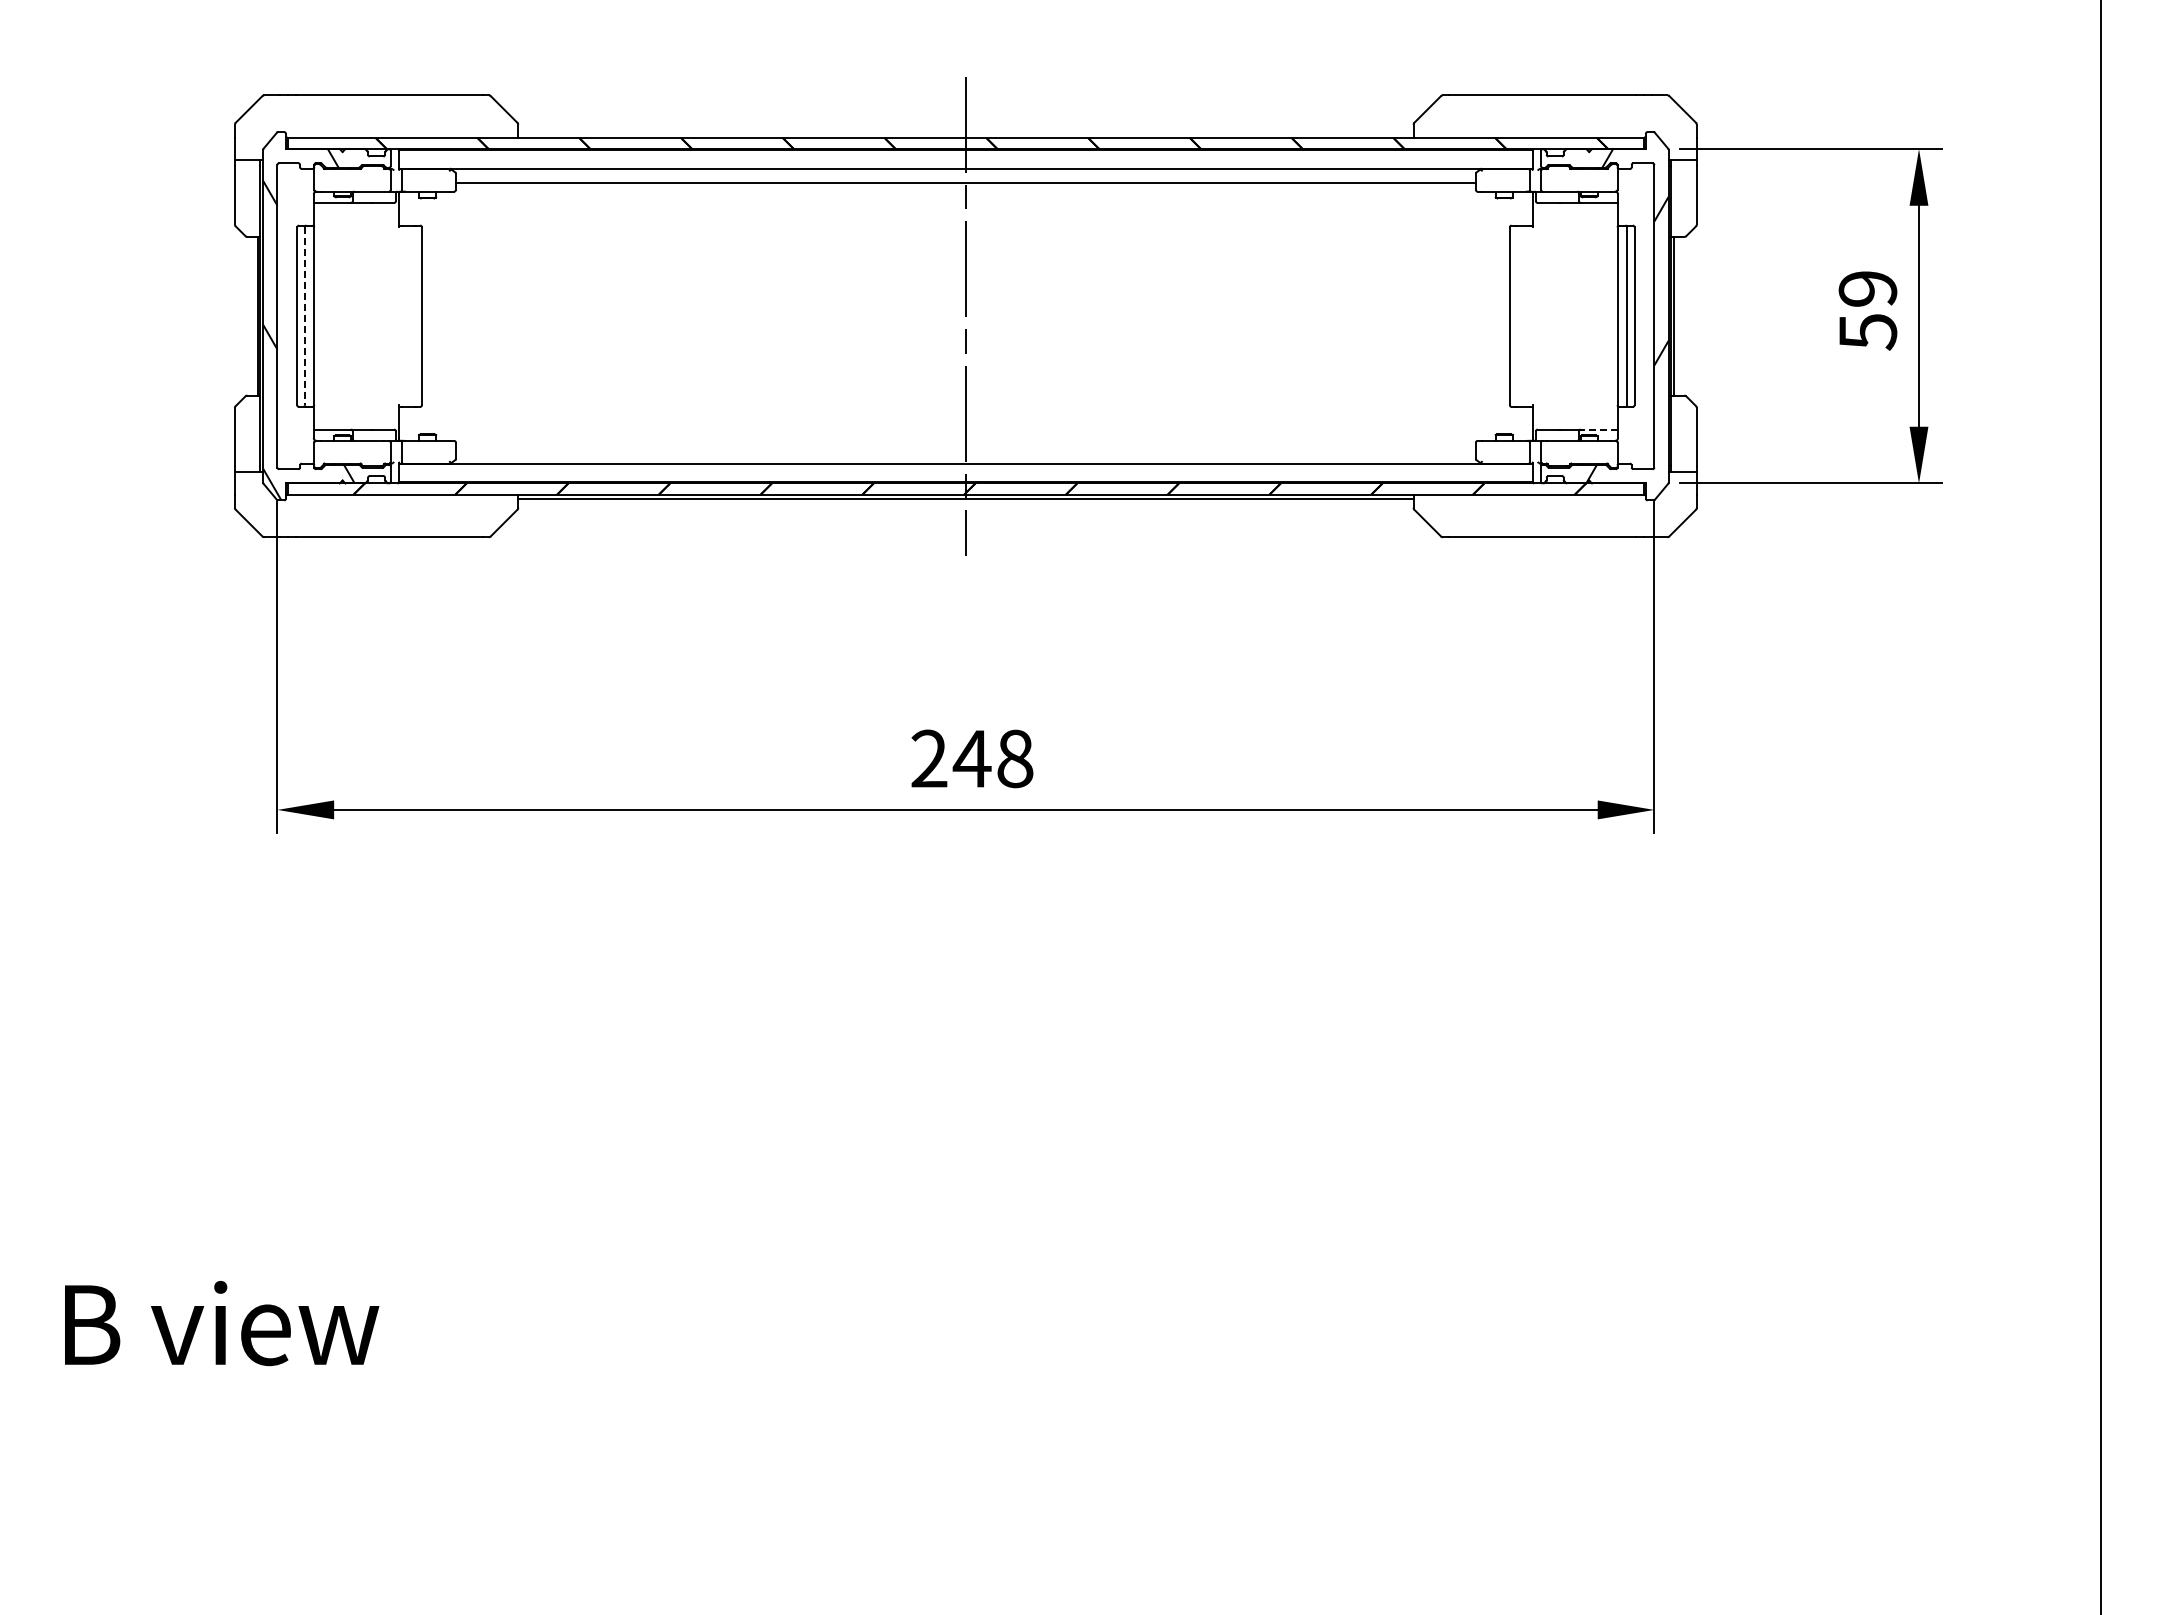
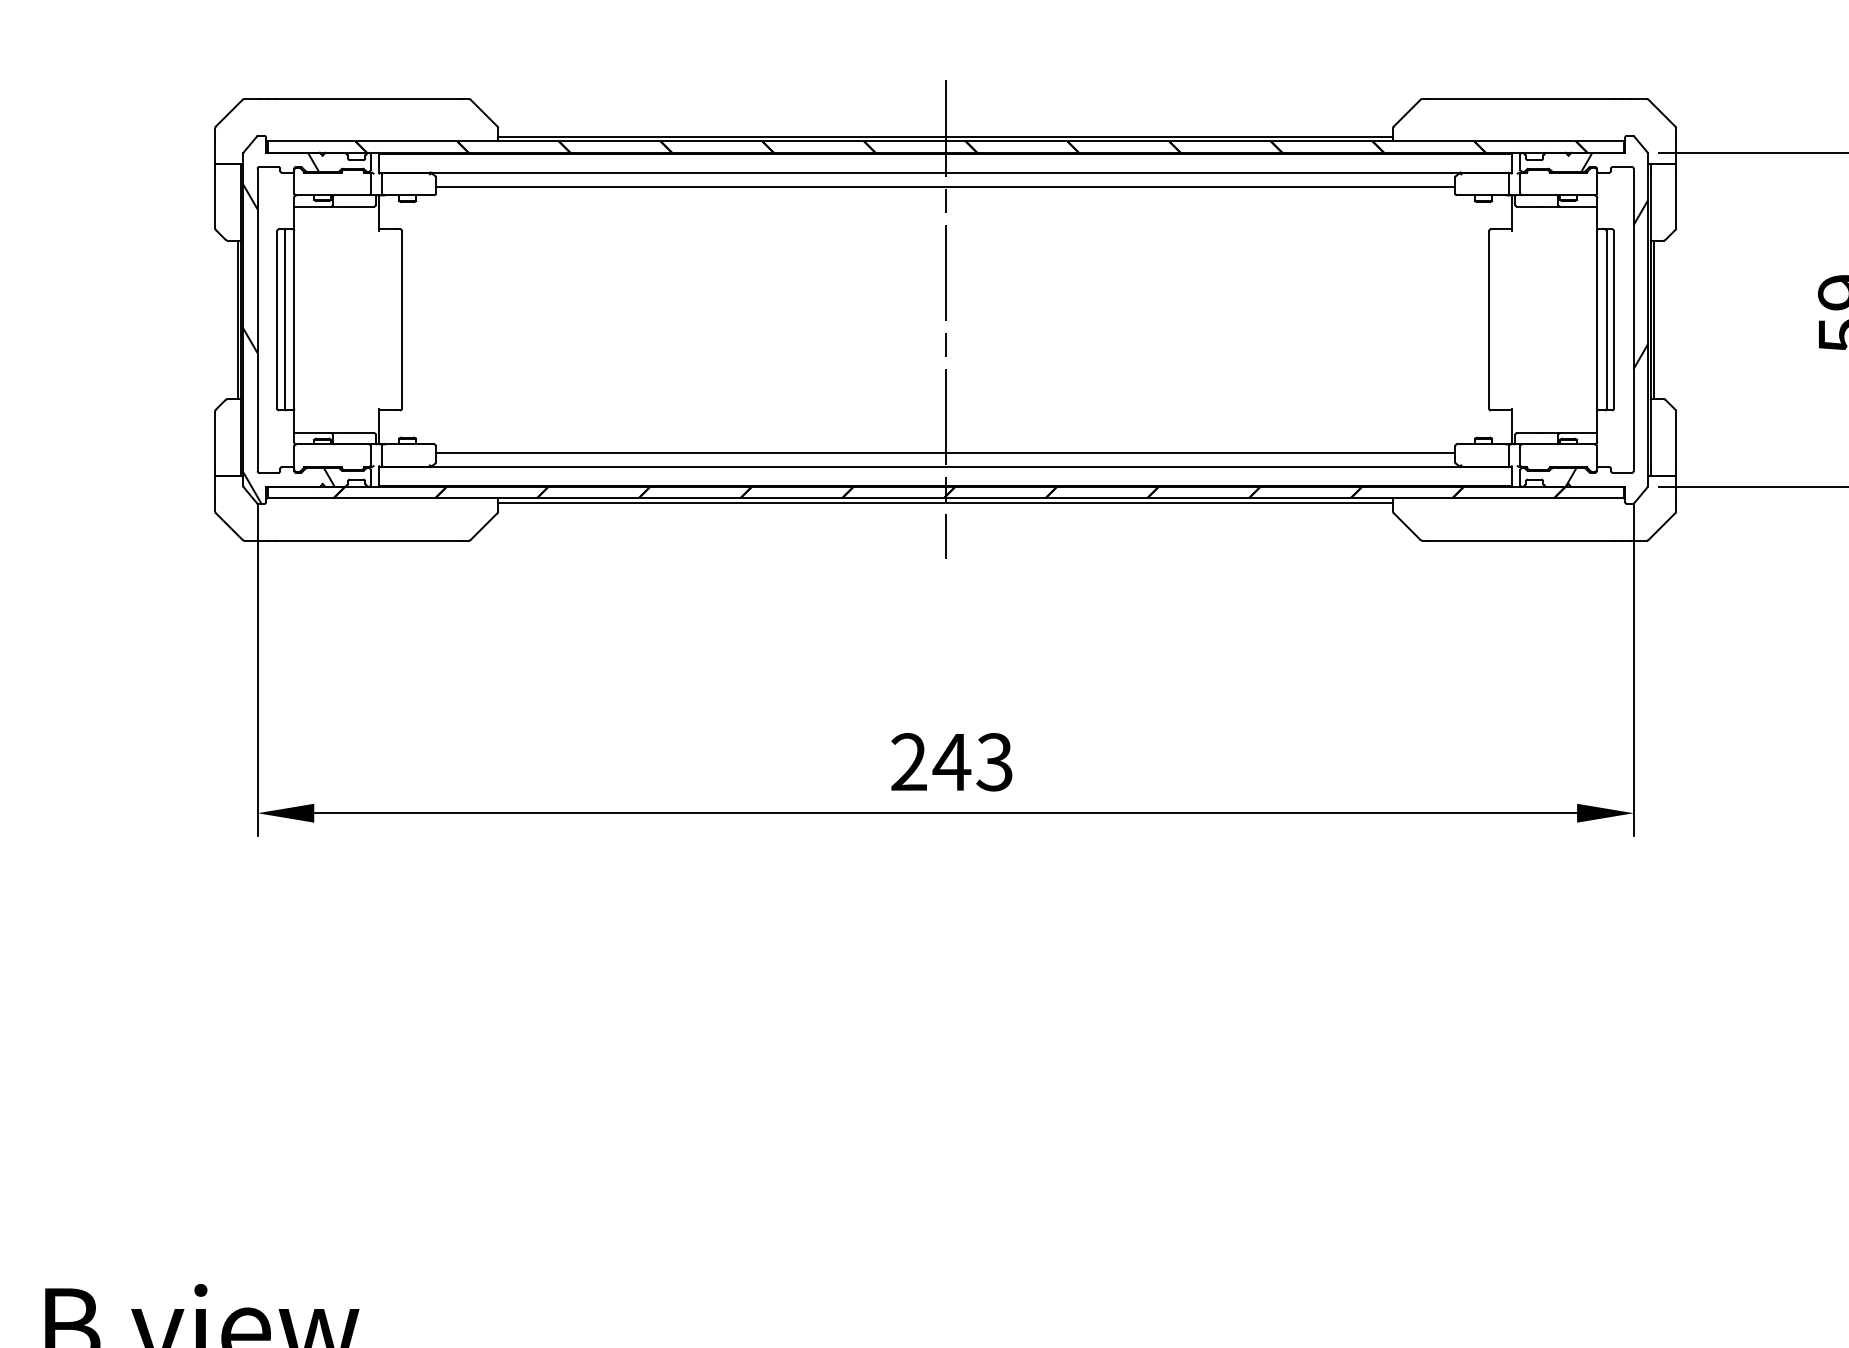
line: (965, 133) -> (945, 137), added
line: (304, 316) -> (284, 320), dashed -> solid
line: (1599, 429) -> (1578, 433), dashed -> solid
line: (965, 449) -> (945, 453), added
text: (1014, 758) -> (994, 761), 248 -> 243

